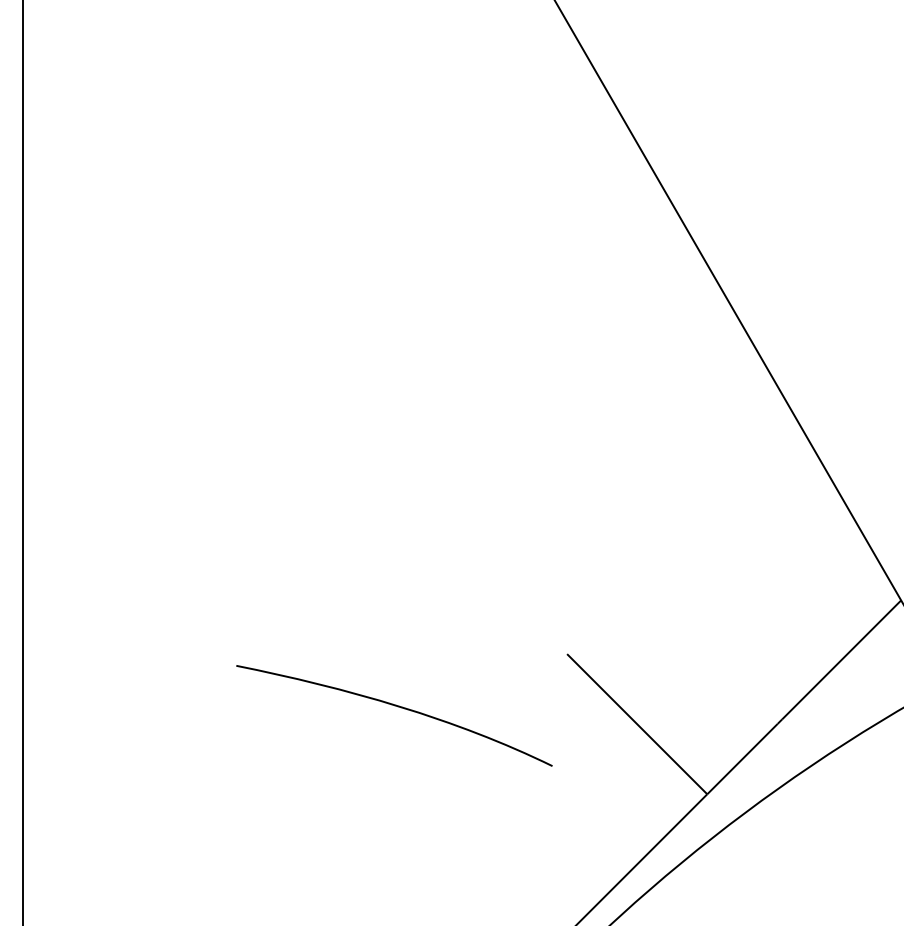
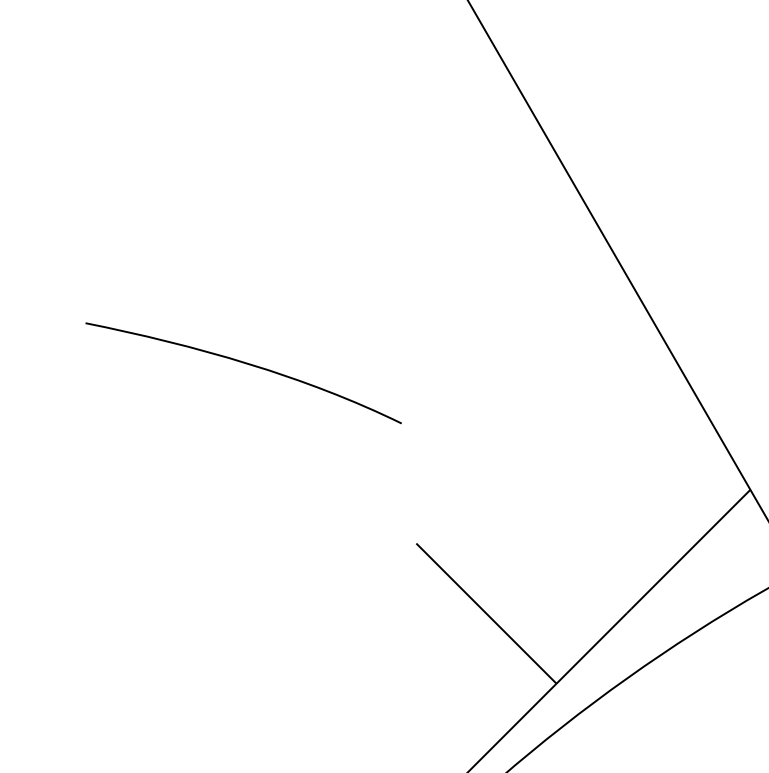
curve: (398, 707) -> (247, 364), moved

